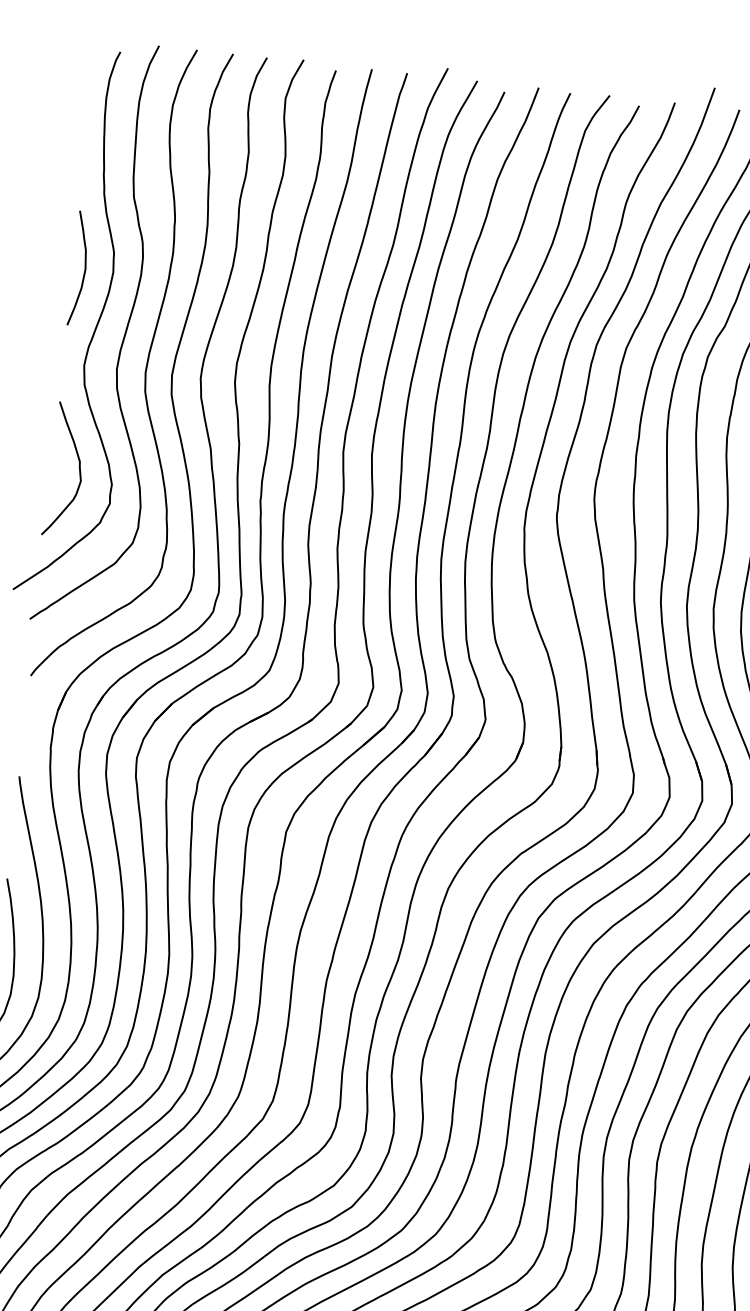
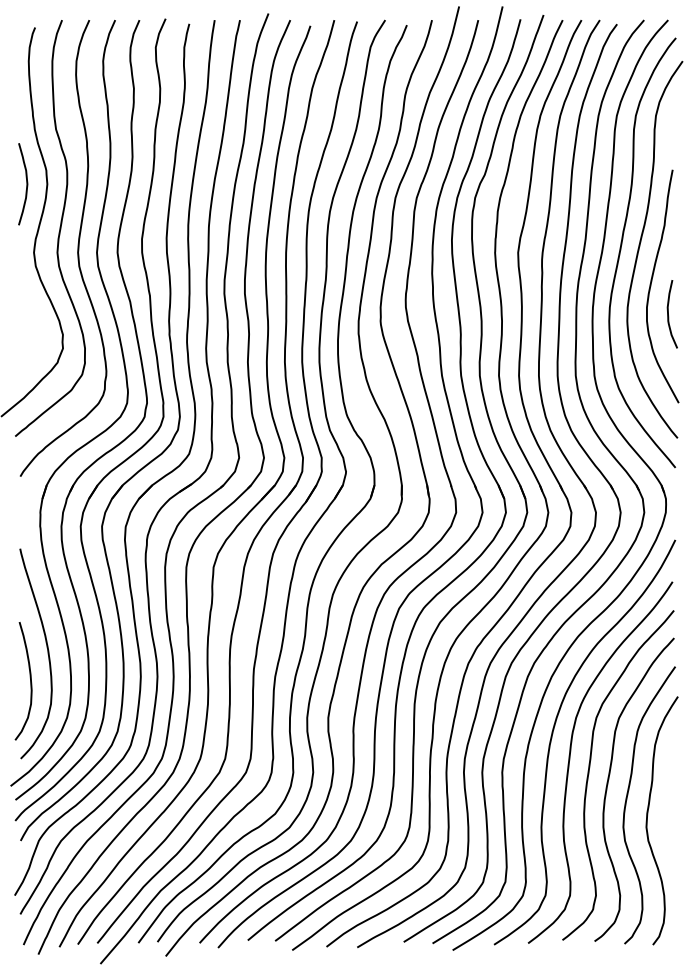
curve: (77, 466) -> (37, 324), removed

